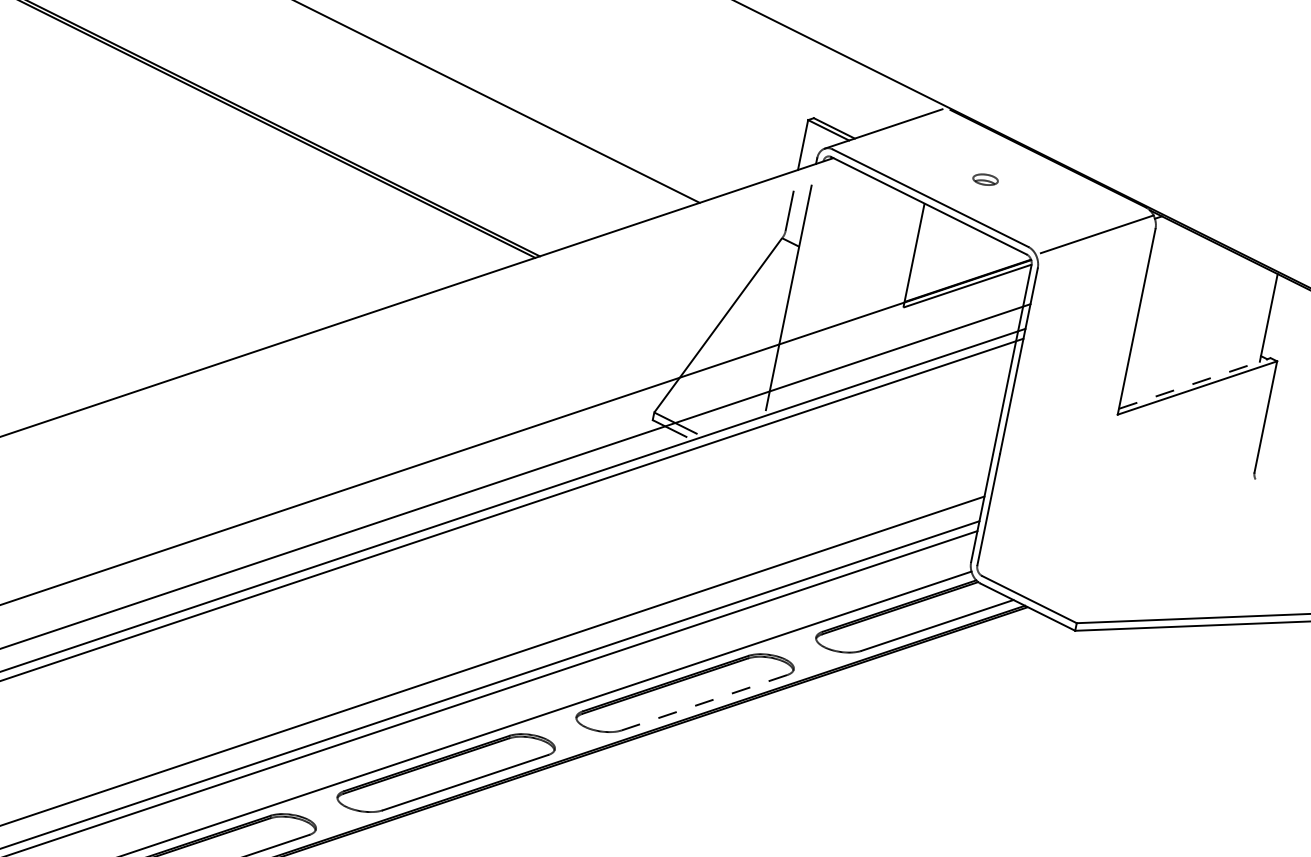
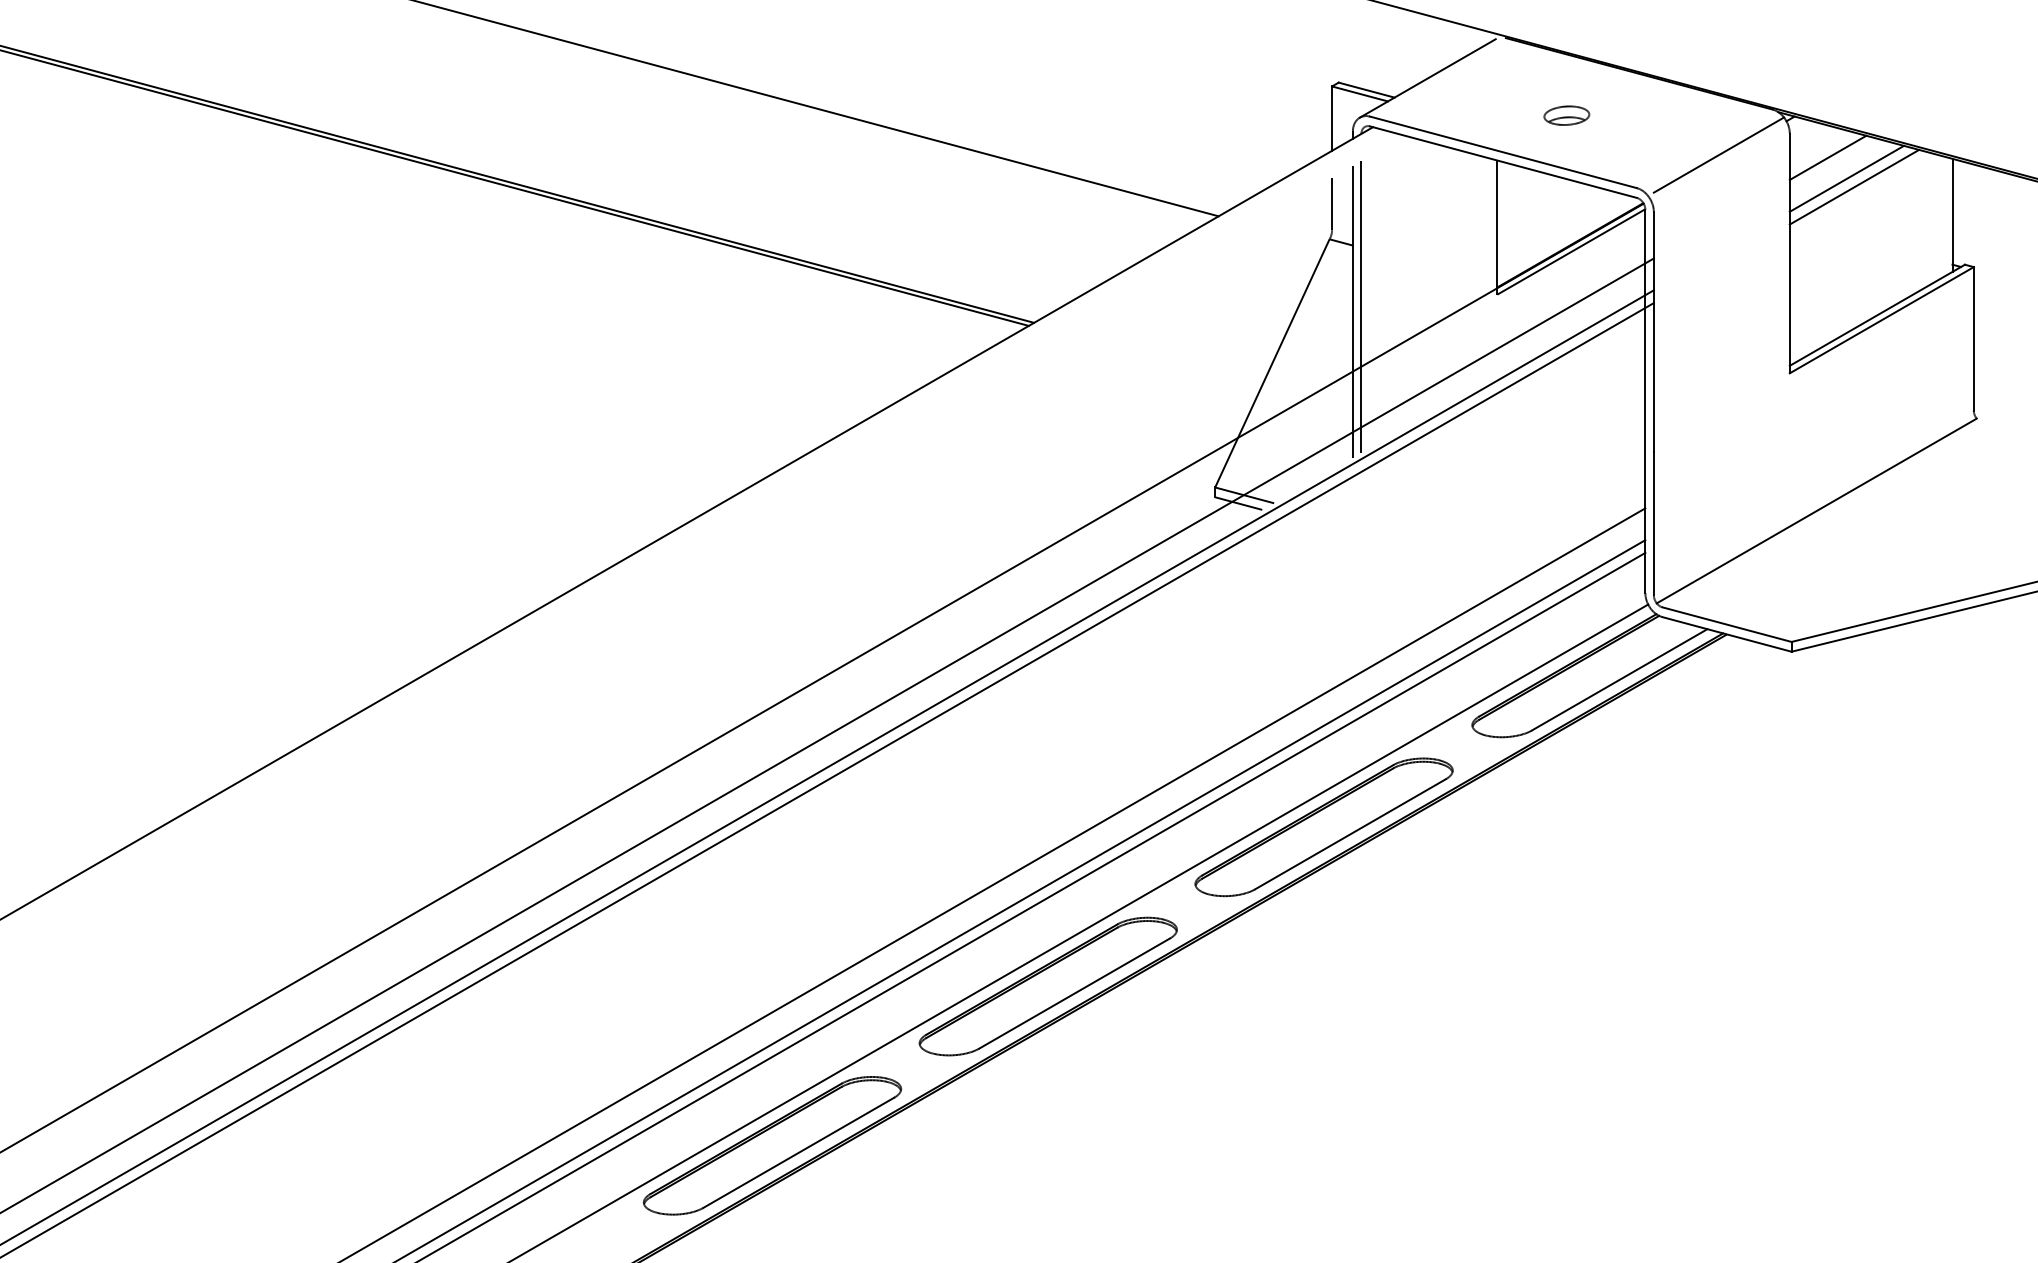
part: (985, 179) -> (1566, 115), size x1.43
line: (1181, 253) -> (1827, 157), added
line: (1192, 272) -> (1846, 178), added
line: (1197, 280) -> (1854, 186), added
line: (796, 295) -> (1361, 306), added
line: (1194, 383) -> (1877, 315), dashed -> solid
line: (1116, 525) -> (1816, 510), added
line: (703, 702) -> (1349, 834), dashed -> solid

